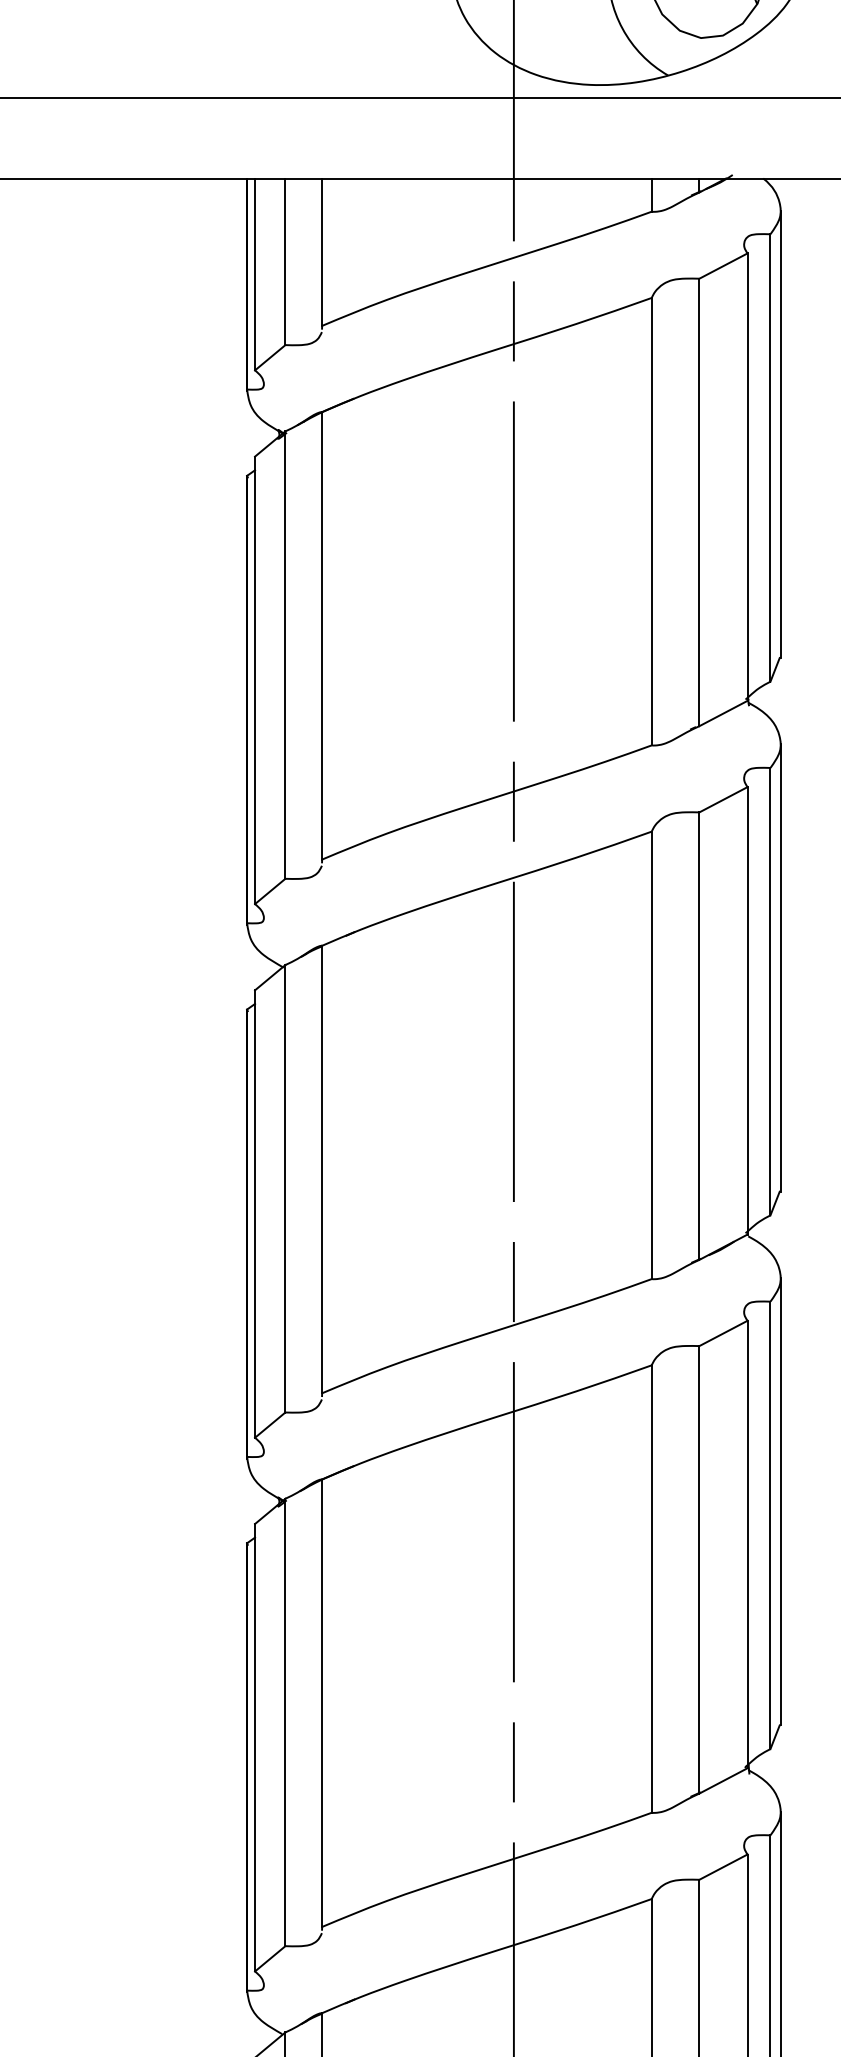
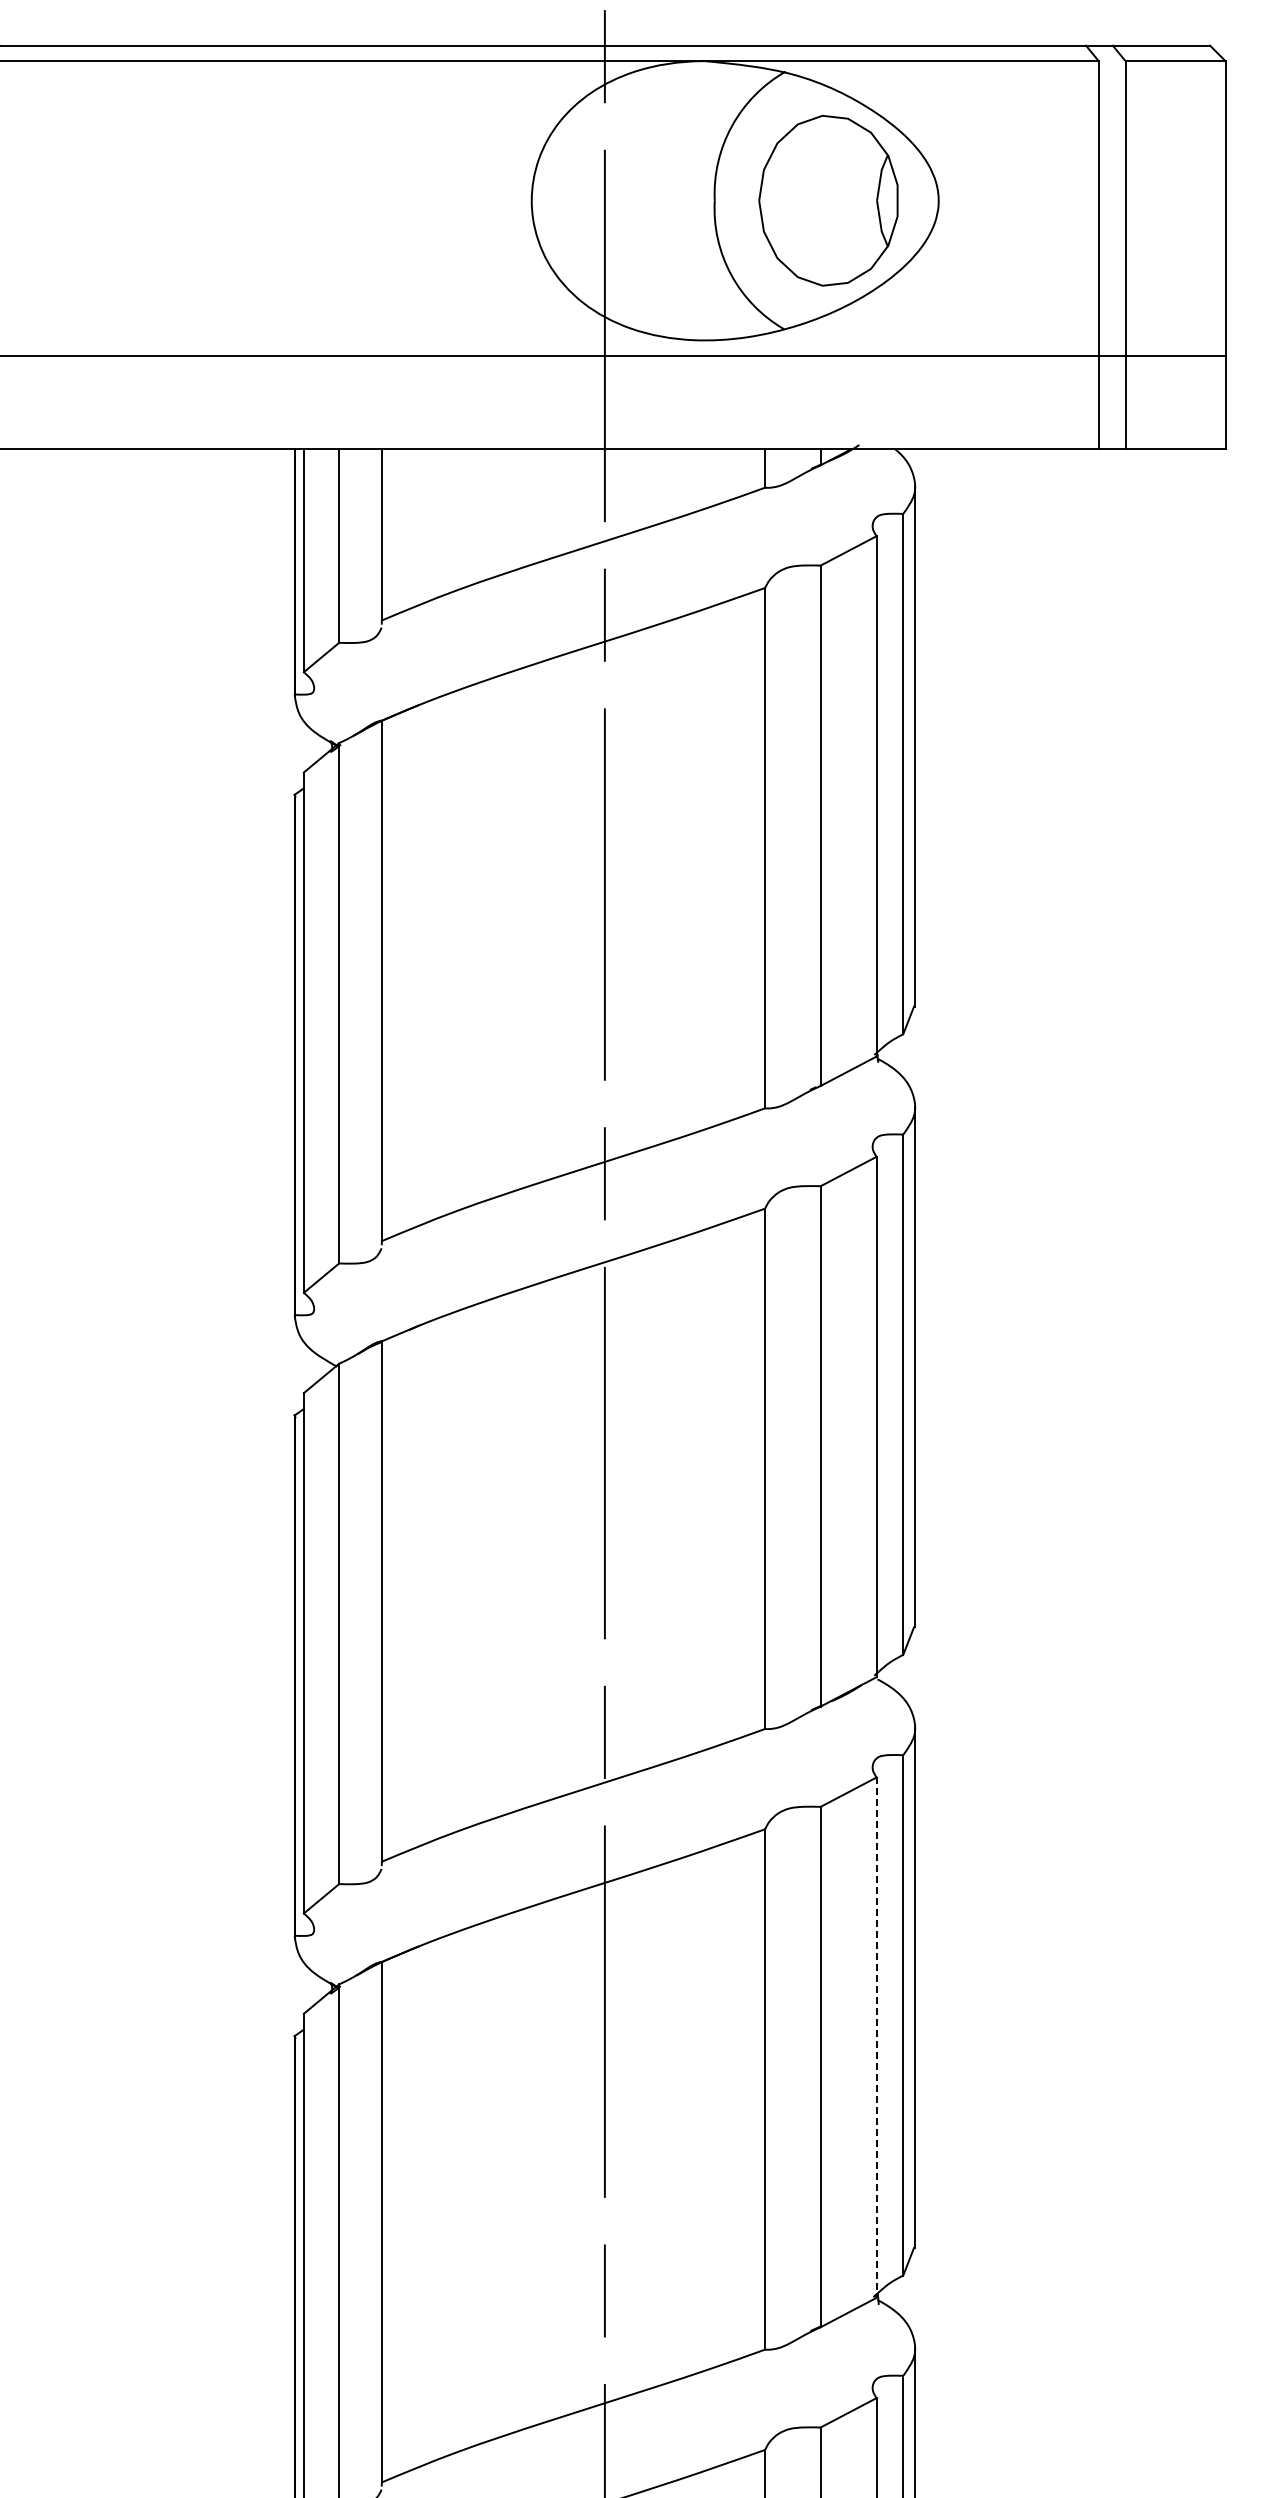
line: (747, 1545) -> (876, 2038), solid -> dashed

